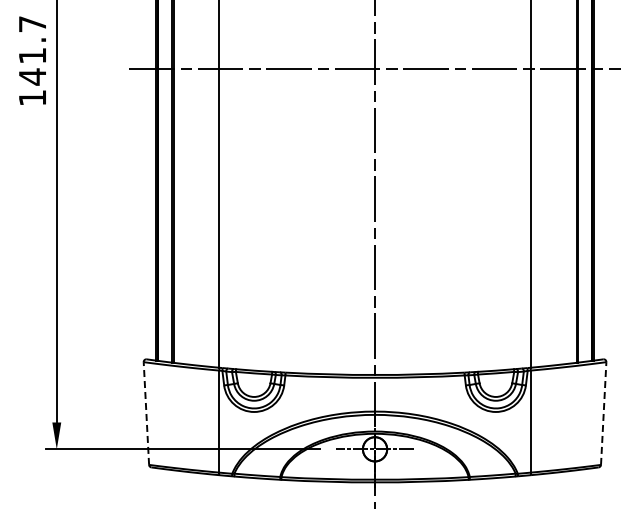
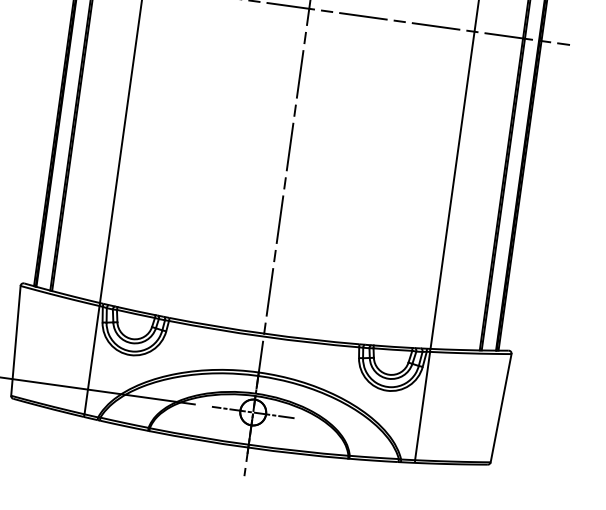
line: (146, 413) -> (16, 340), dashed -> solid
line: (603, 413) -> (500, 408), dashed -> solid

